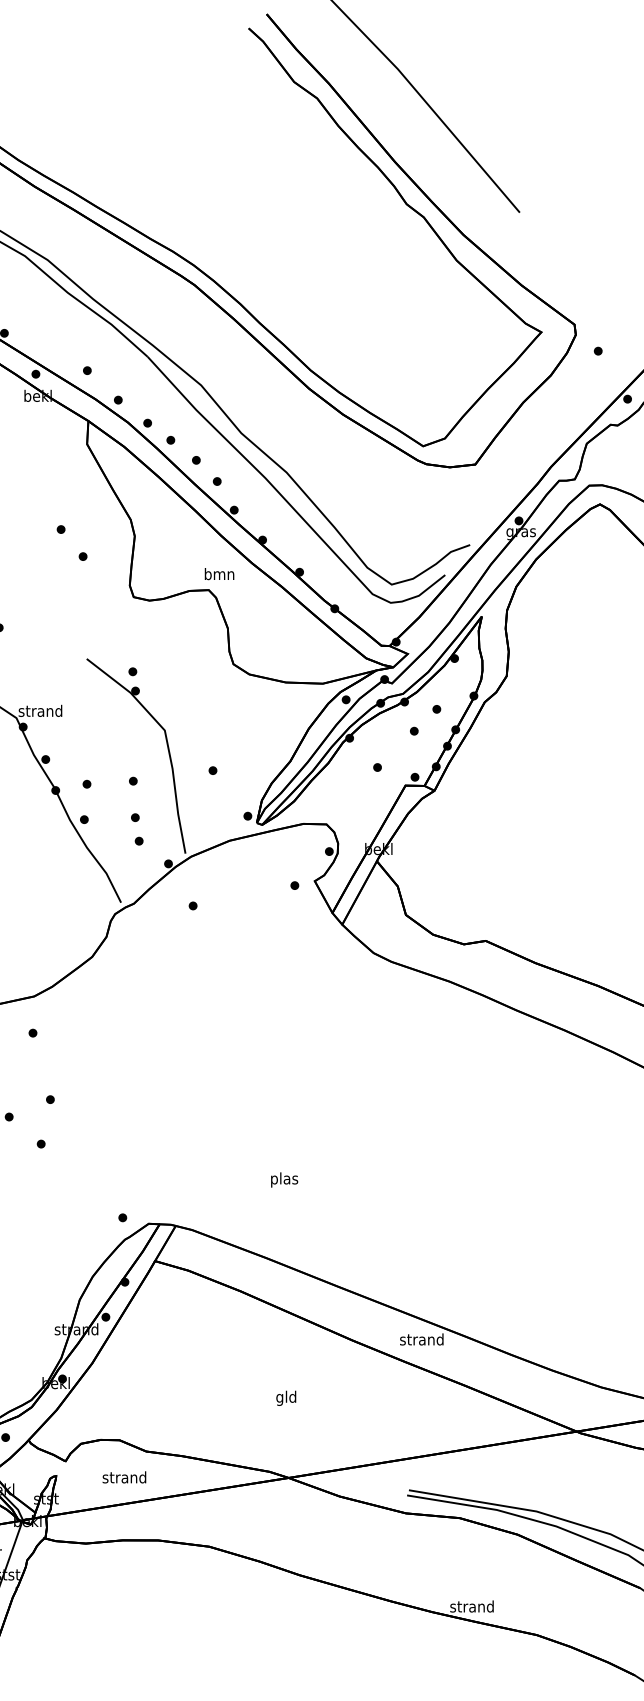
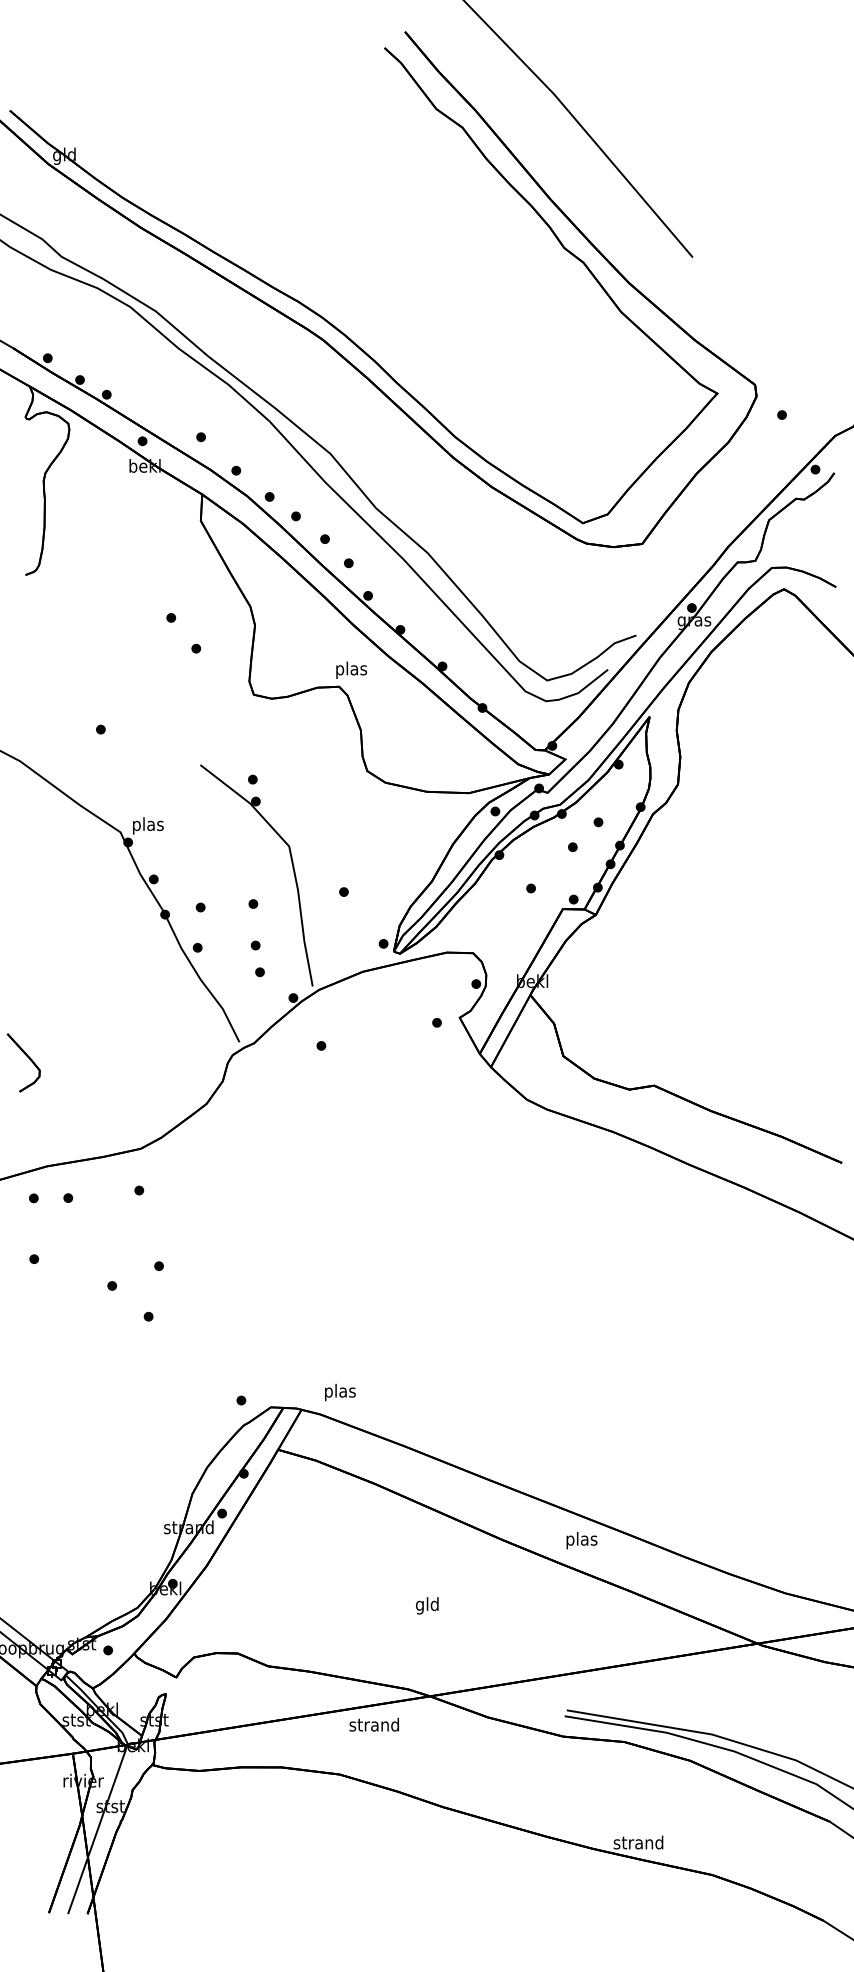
text: (219, 574) -> (351, 669), bmn -> plas
text: (40, 712) -> (147, 825), strand -> plas
text: (284, 1179) -> (340, 1392), moved
text: (421, 1340) -> (581, 1540), strand -> plas
text: (123, 1477) -> (373, 1724), moved

